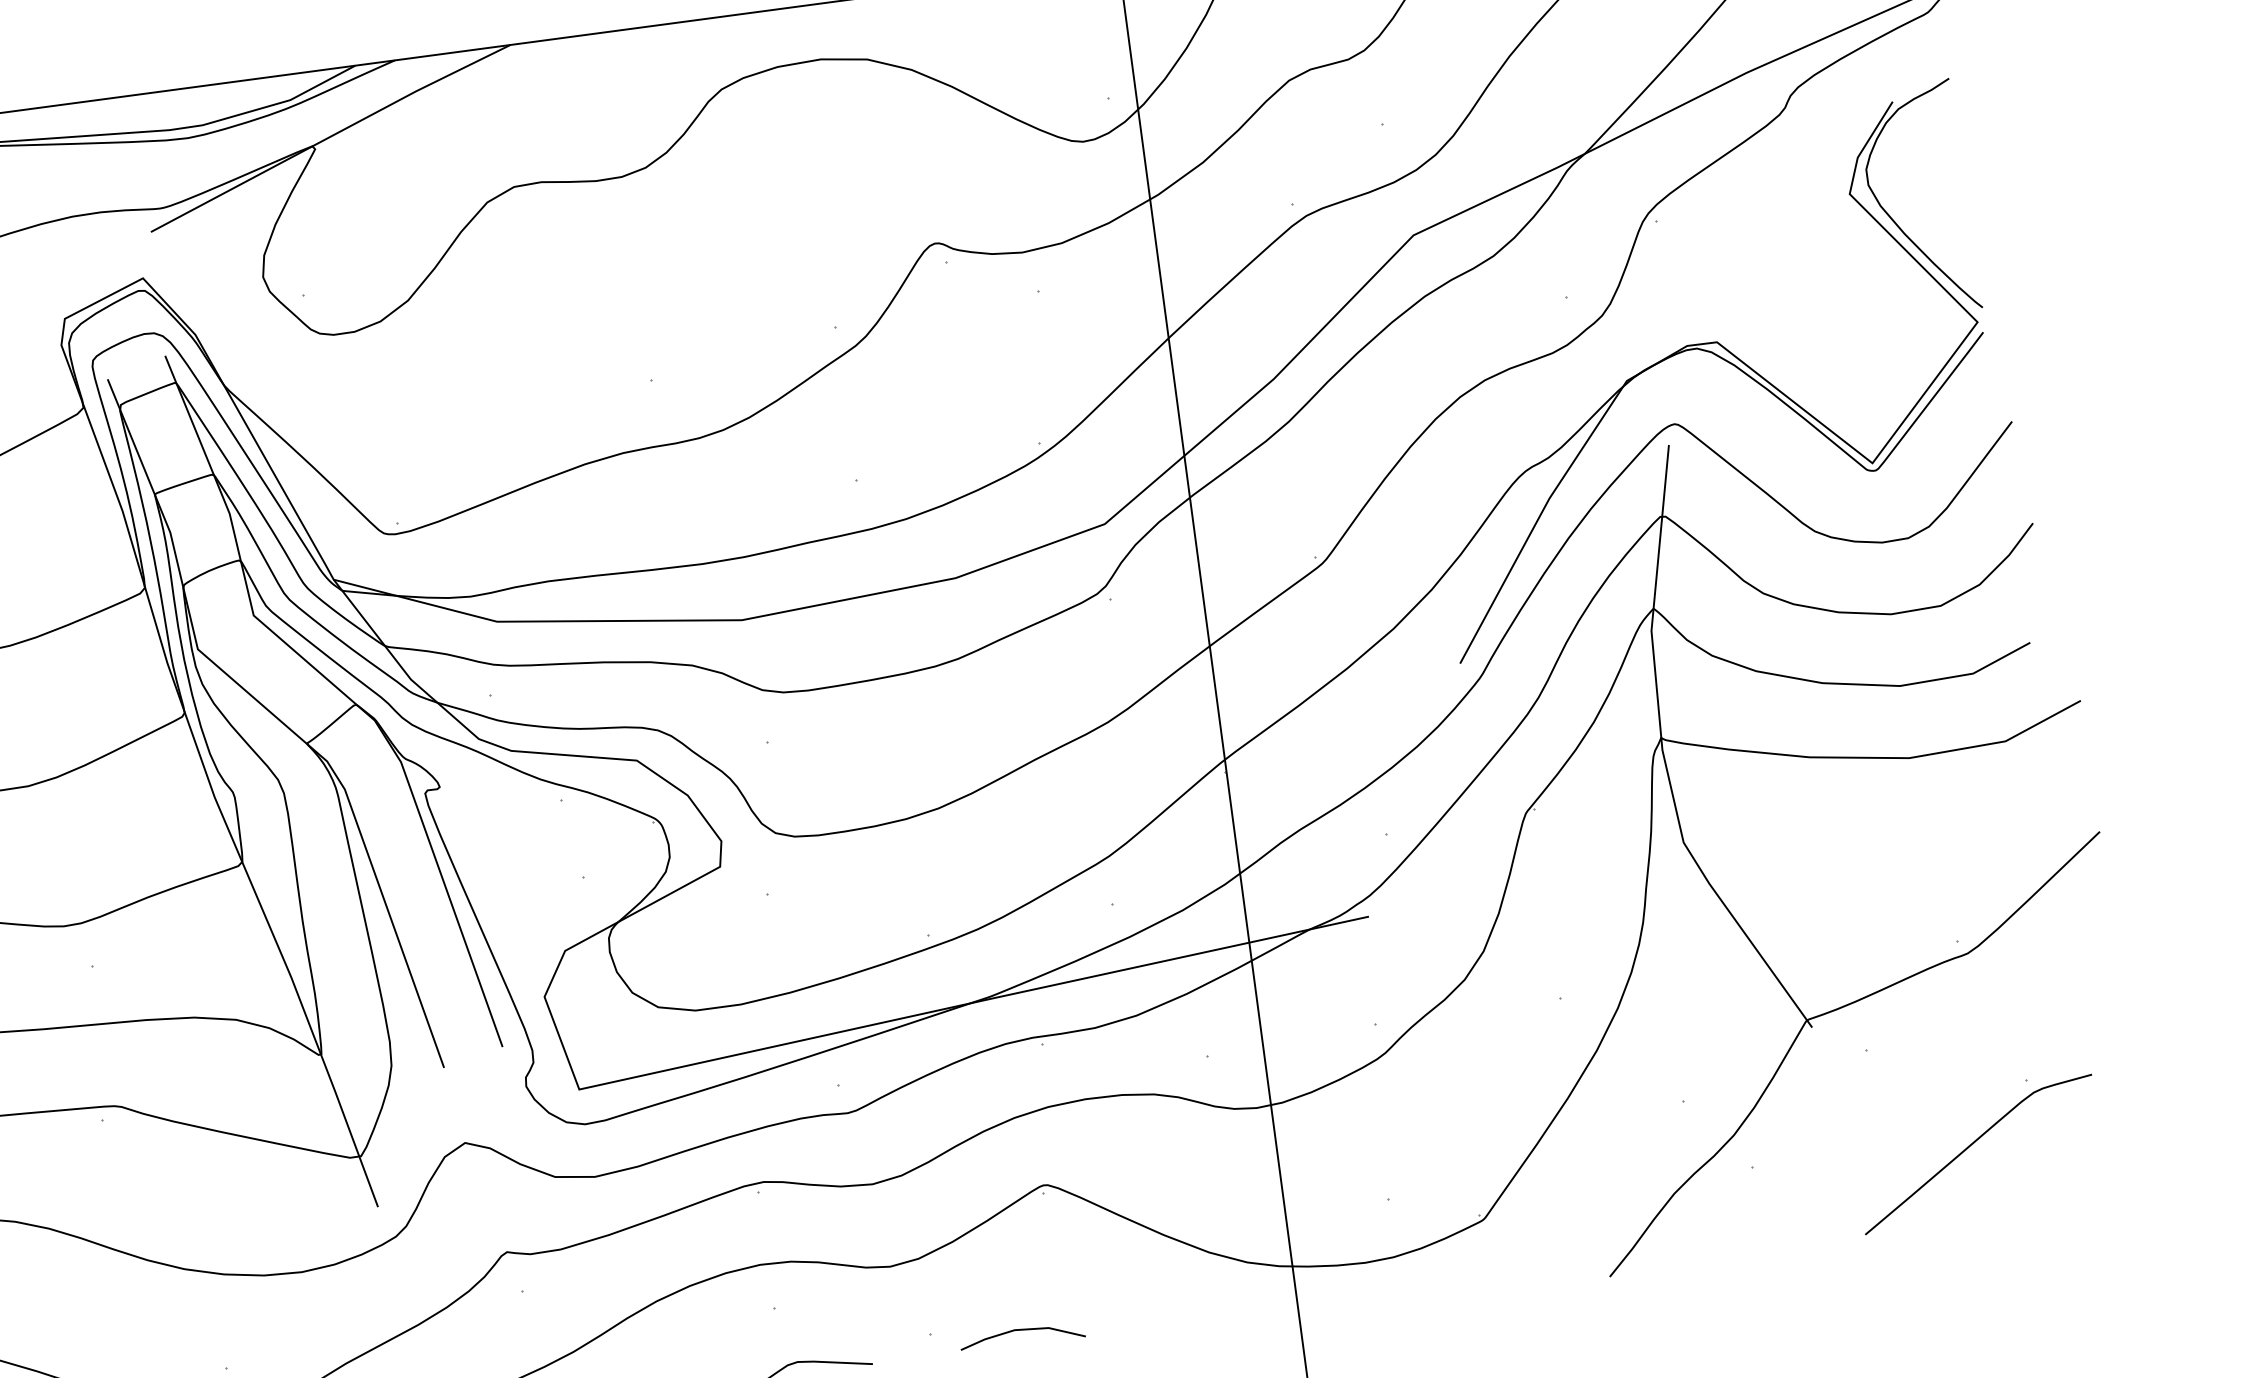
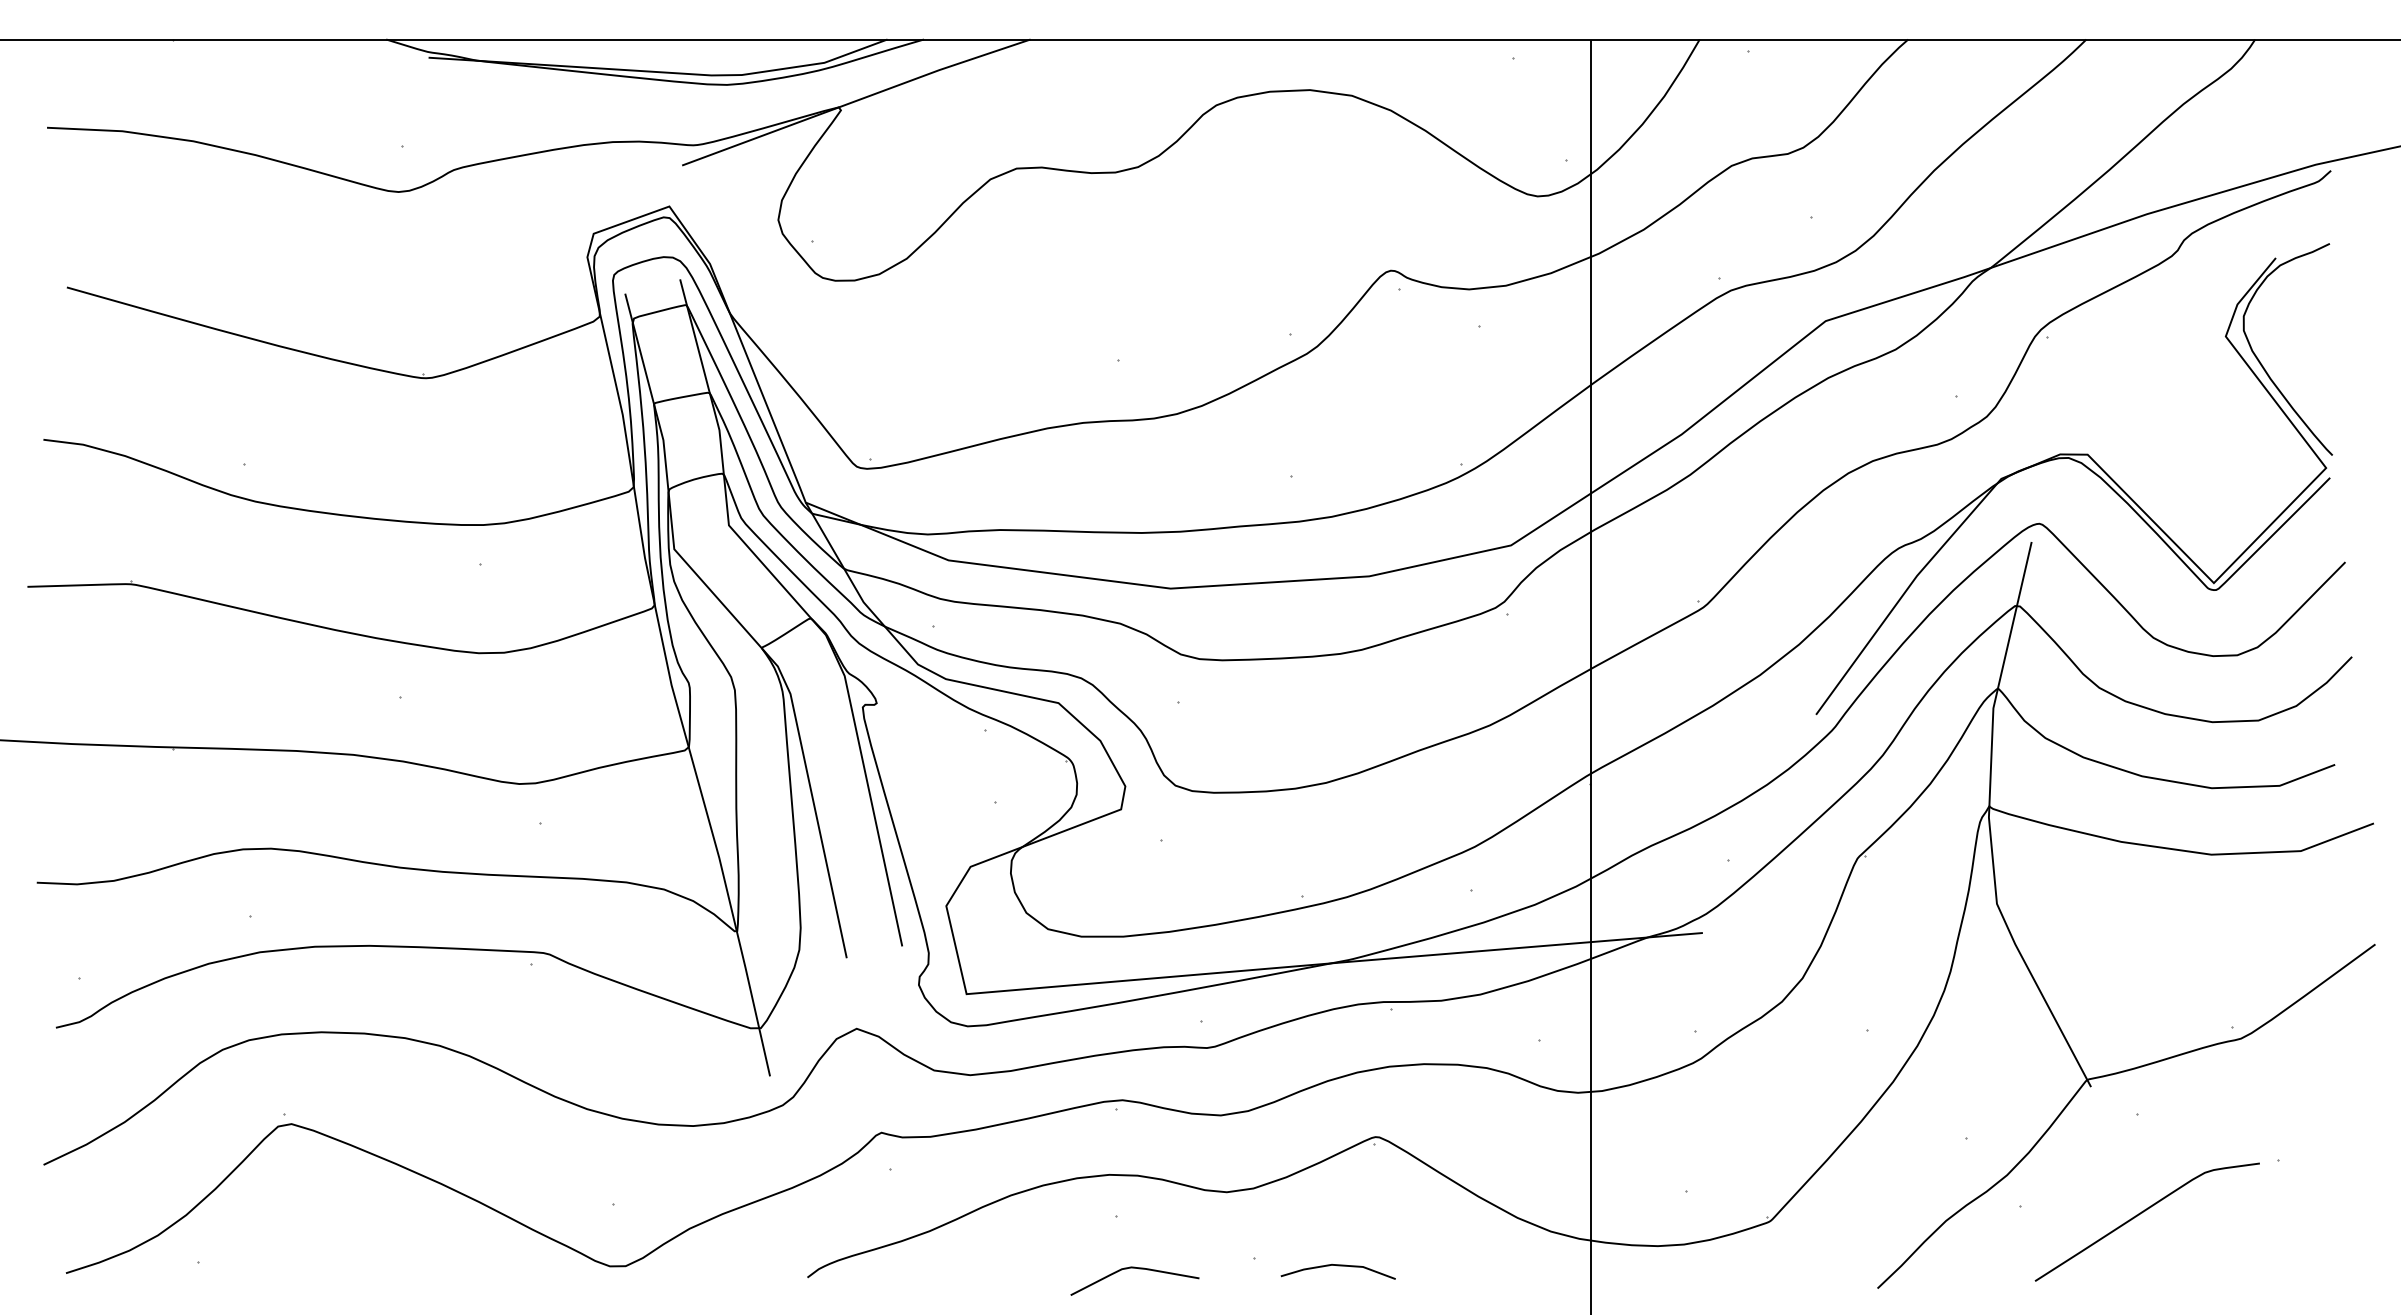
curve: (1971, 1145) -> (2142, 1213), moved

